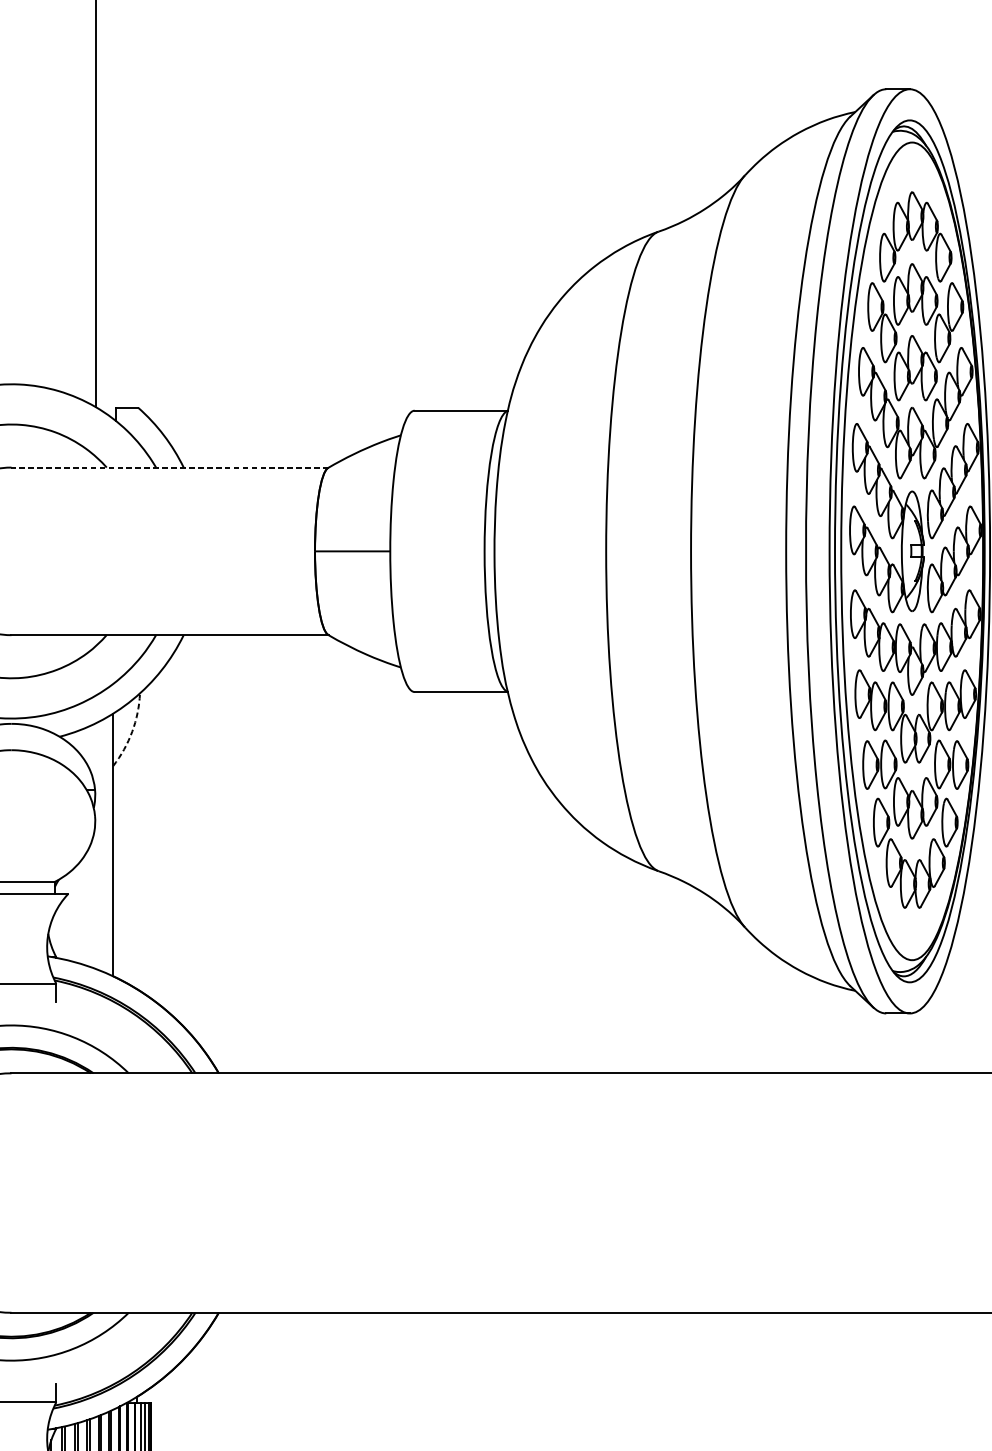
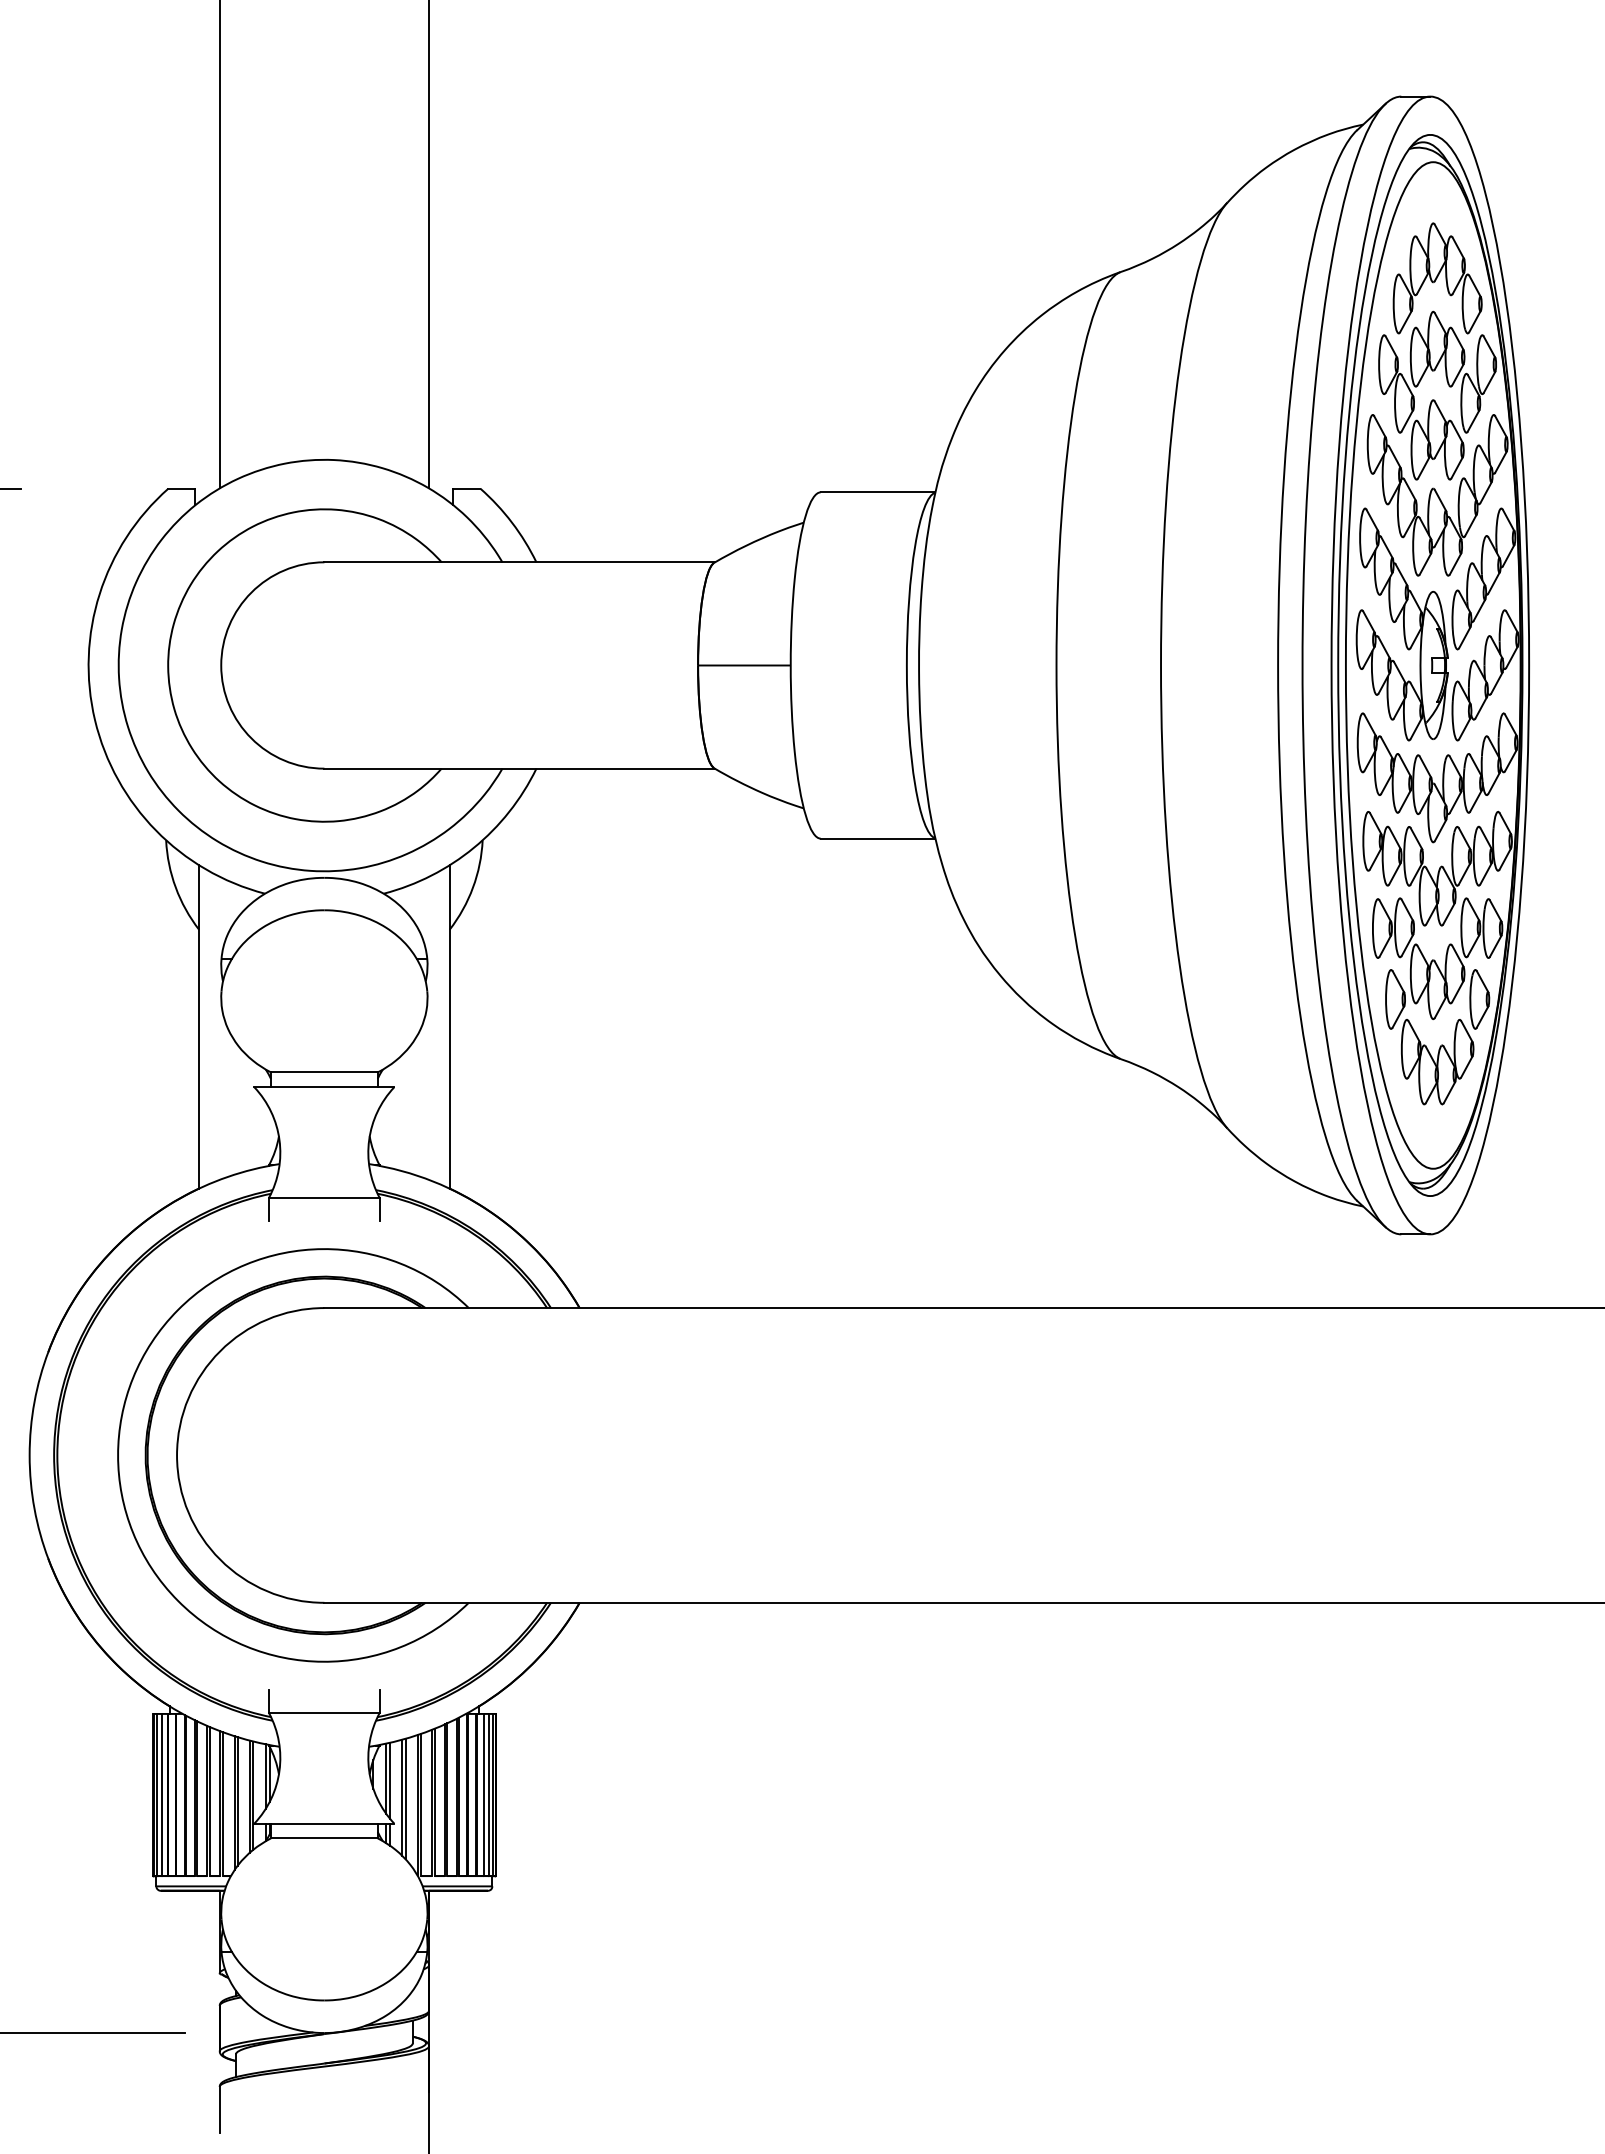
line: (169, 467) -> (519, 562), dashed -> solid
arc: (132, 731) -> (473, 887), dashed -> solid

